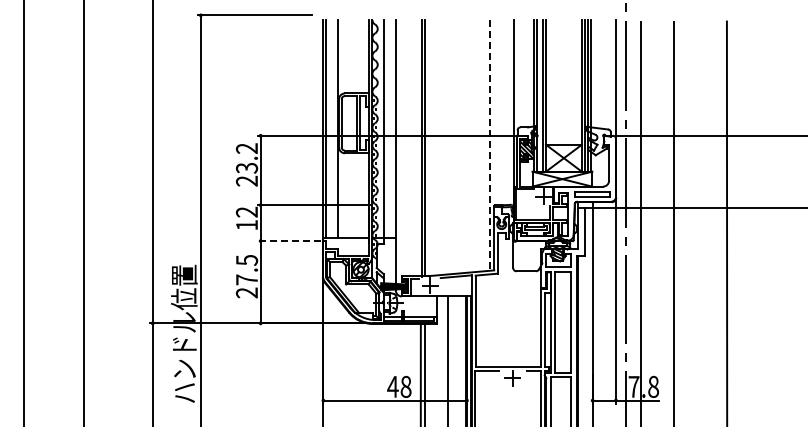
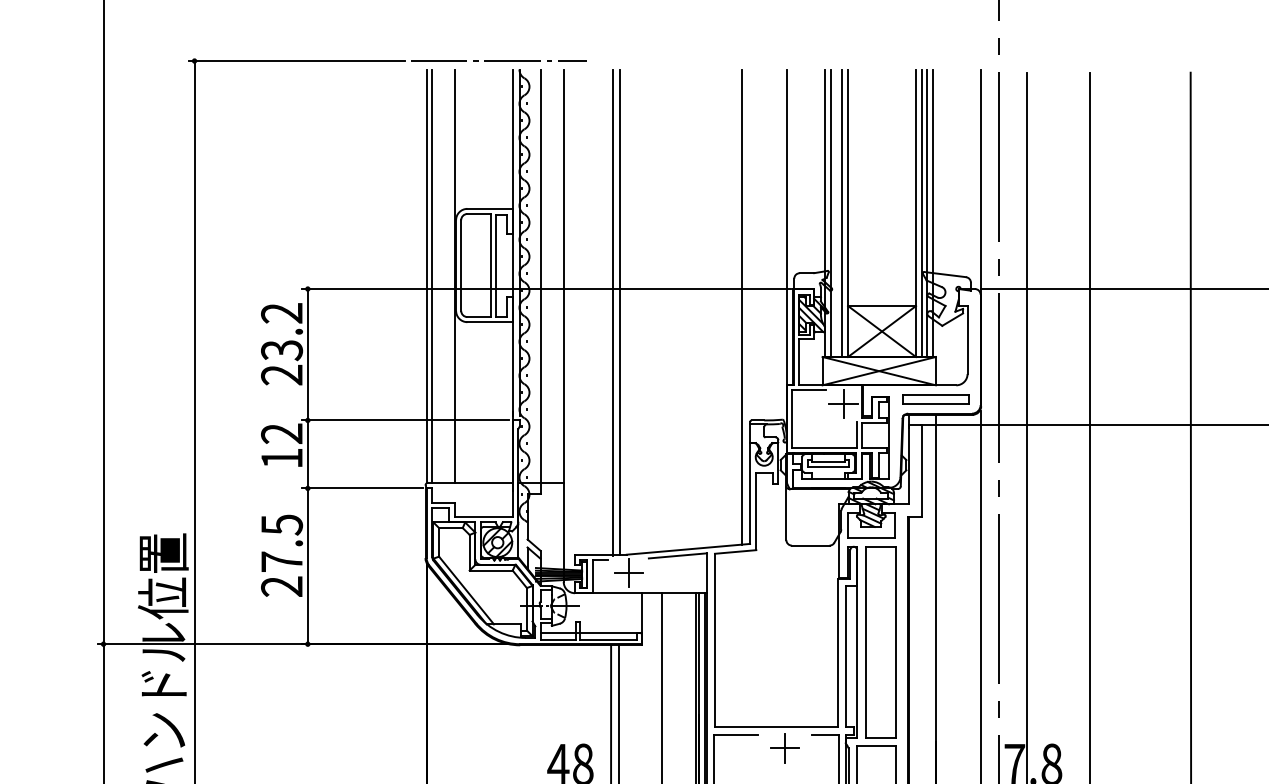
line: (361, 15) -> (498, 61), added
line: (489, 145) -> (741, 307), dashed -> solid
line: (289, 241) -> (362, 489), dashed -> solid

